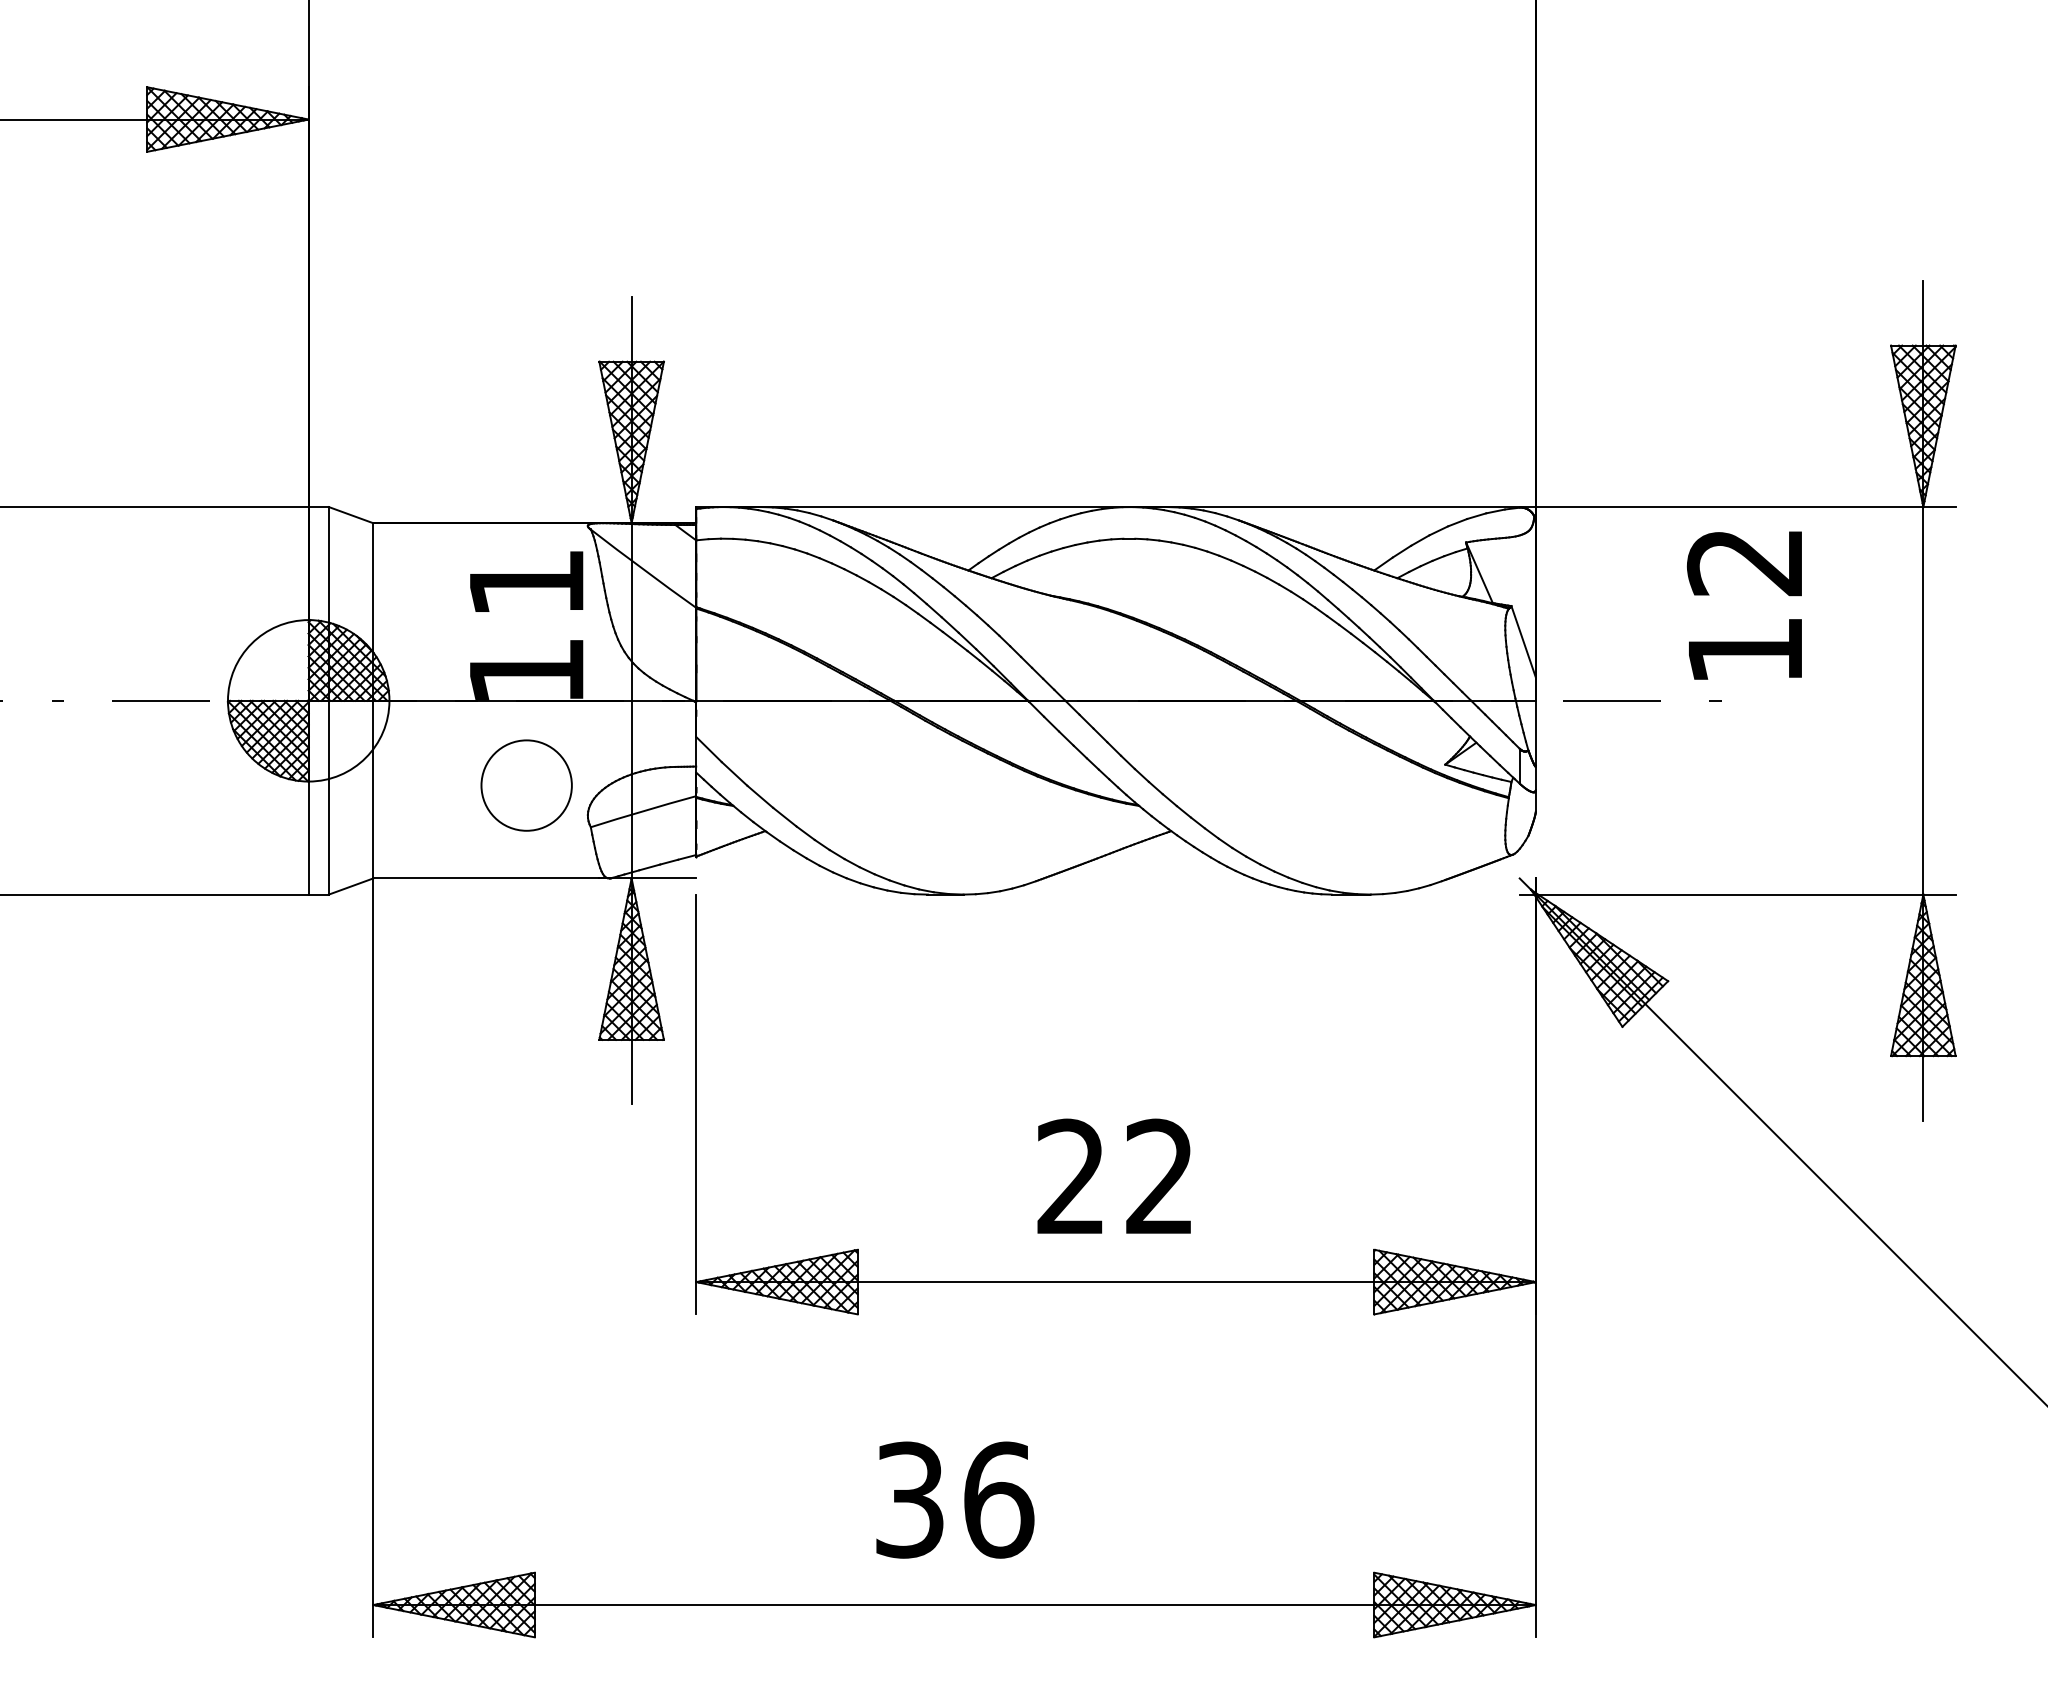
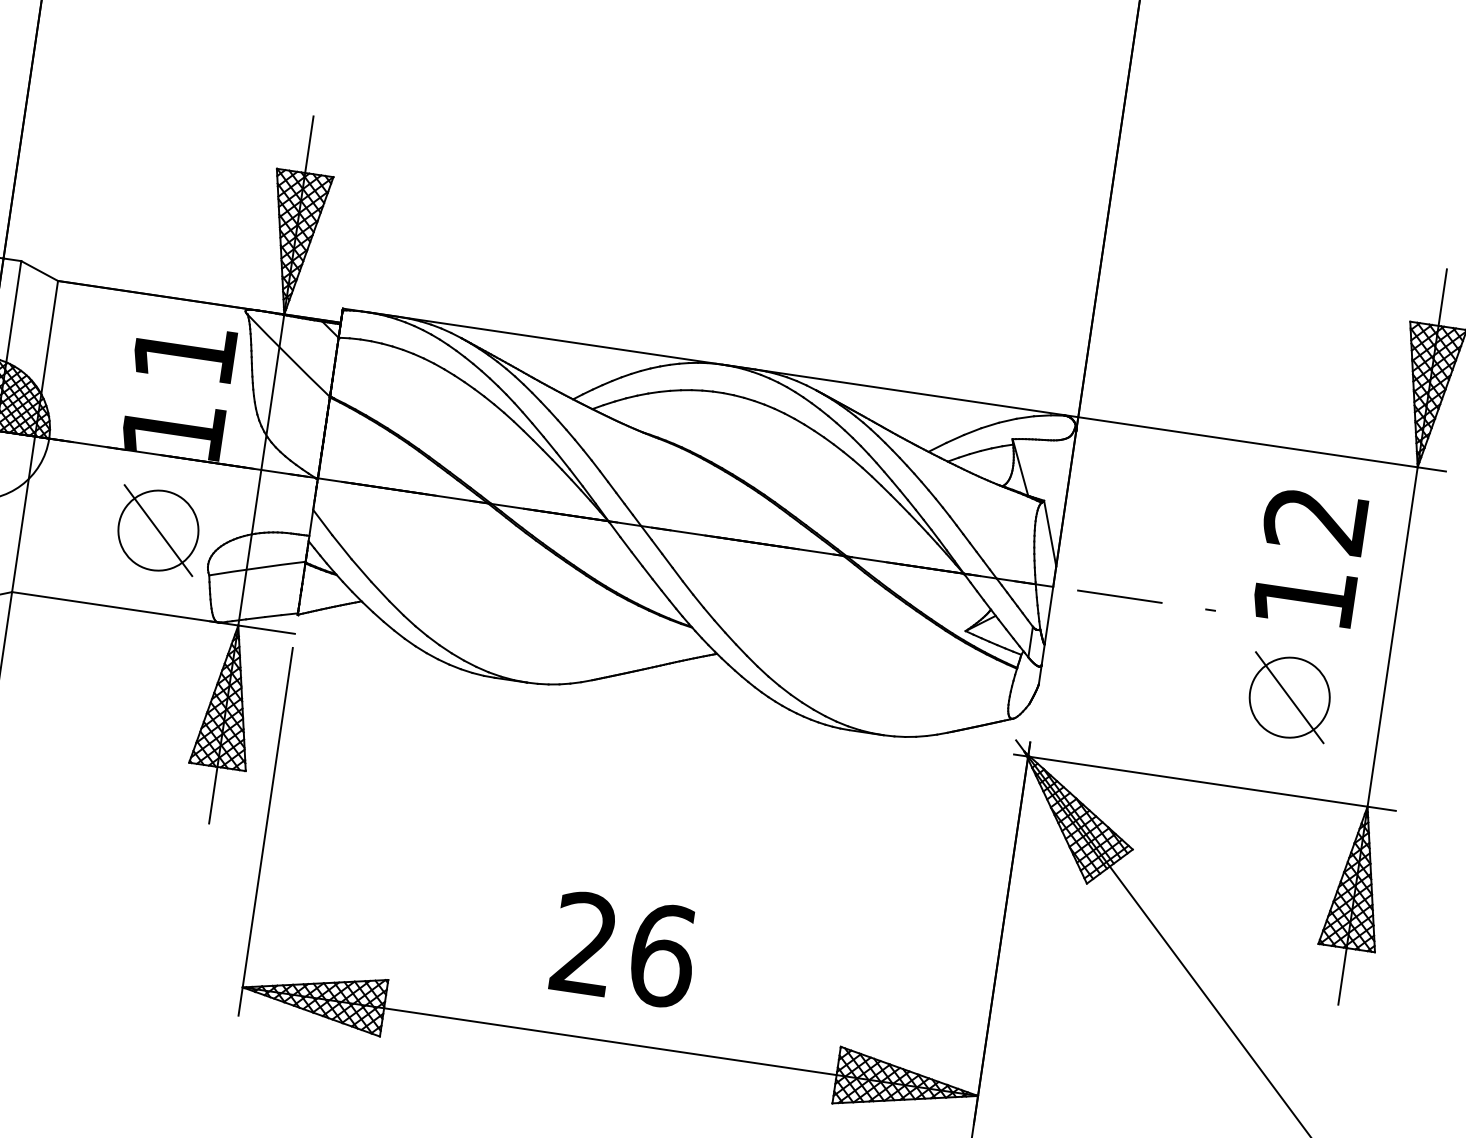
text: (1744, 605) -> (1309, 558), moved
line: (526, 785) -> (158, 530), added
part: (1818, 785) -> (1289, 697), added
text: (1160, 1176) -> (662, 954), 22 -> 26

